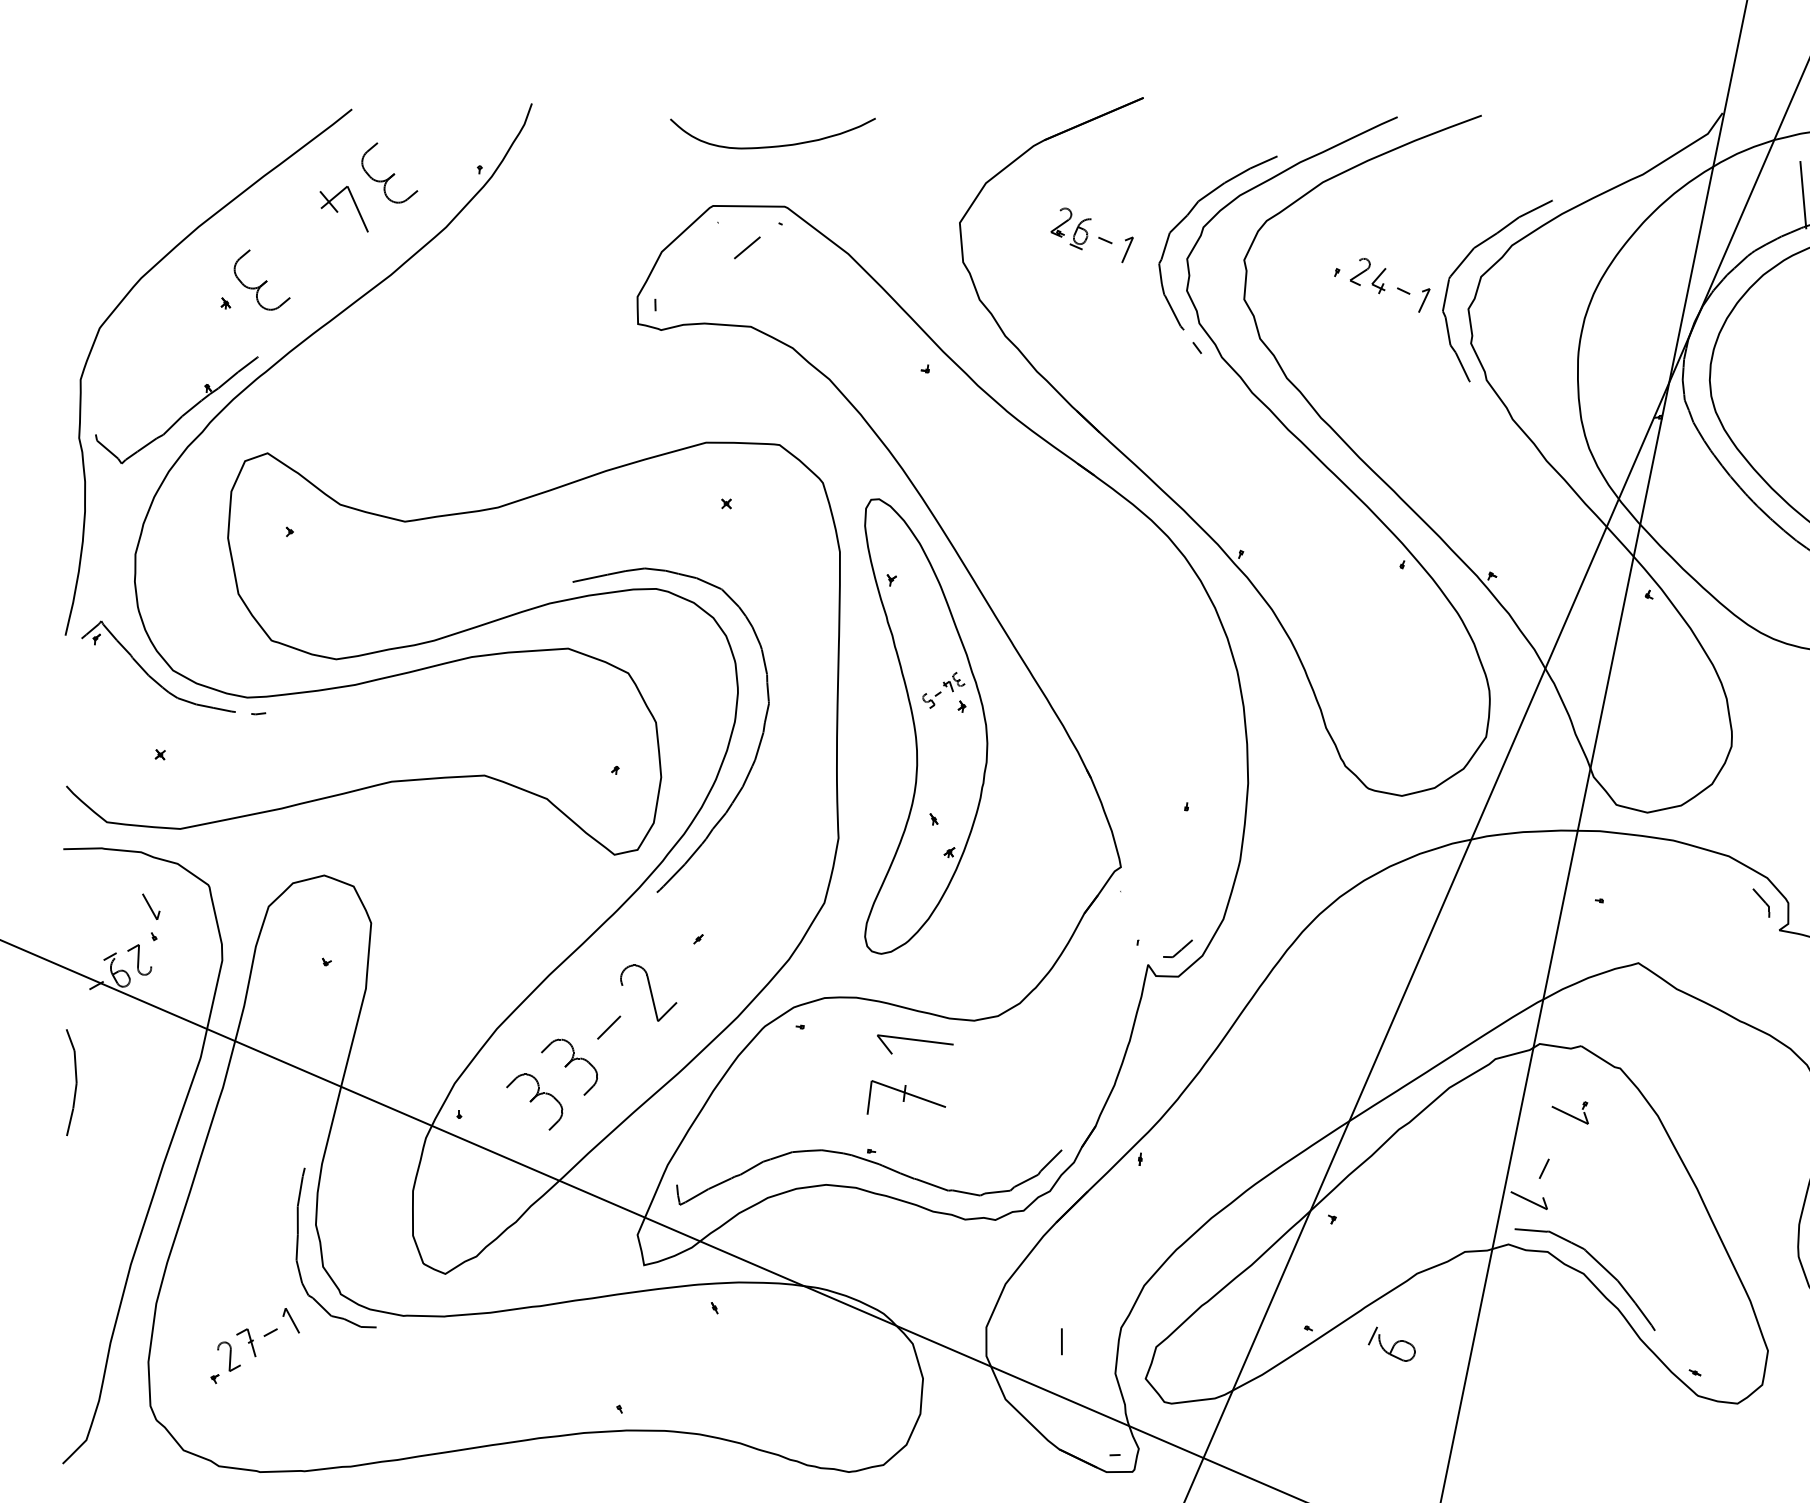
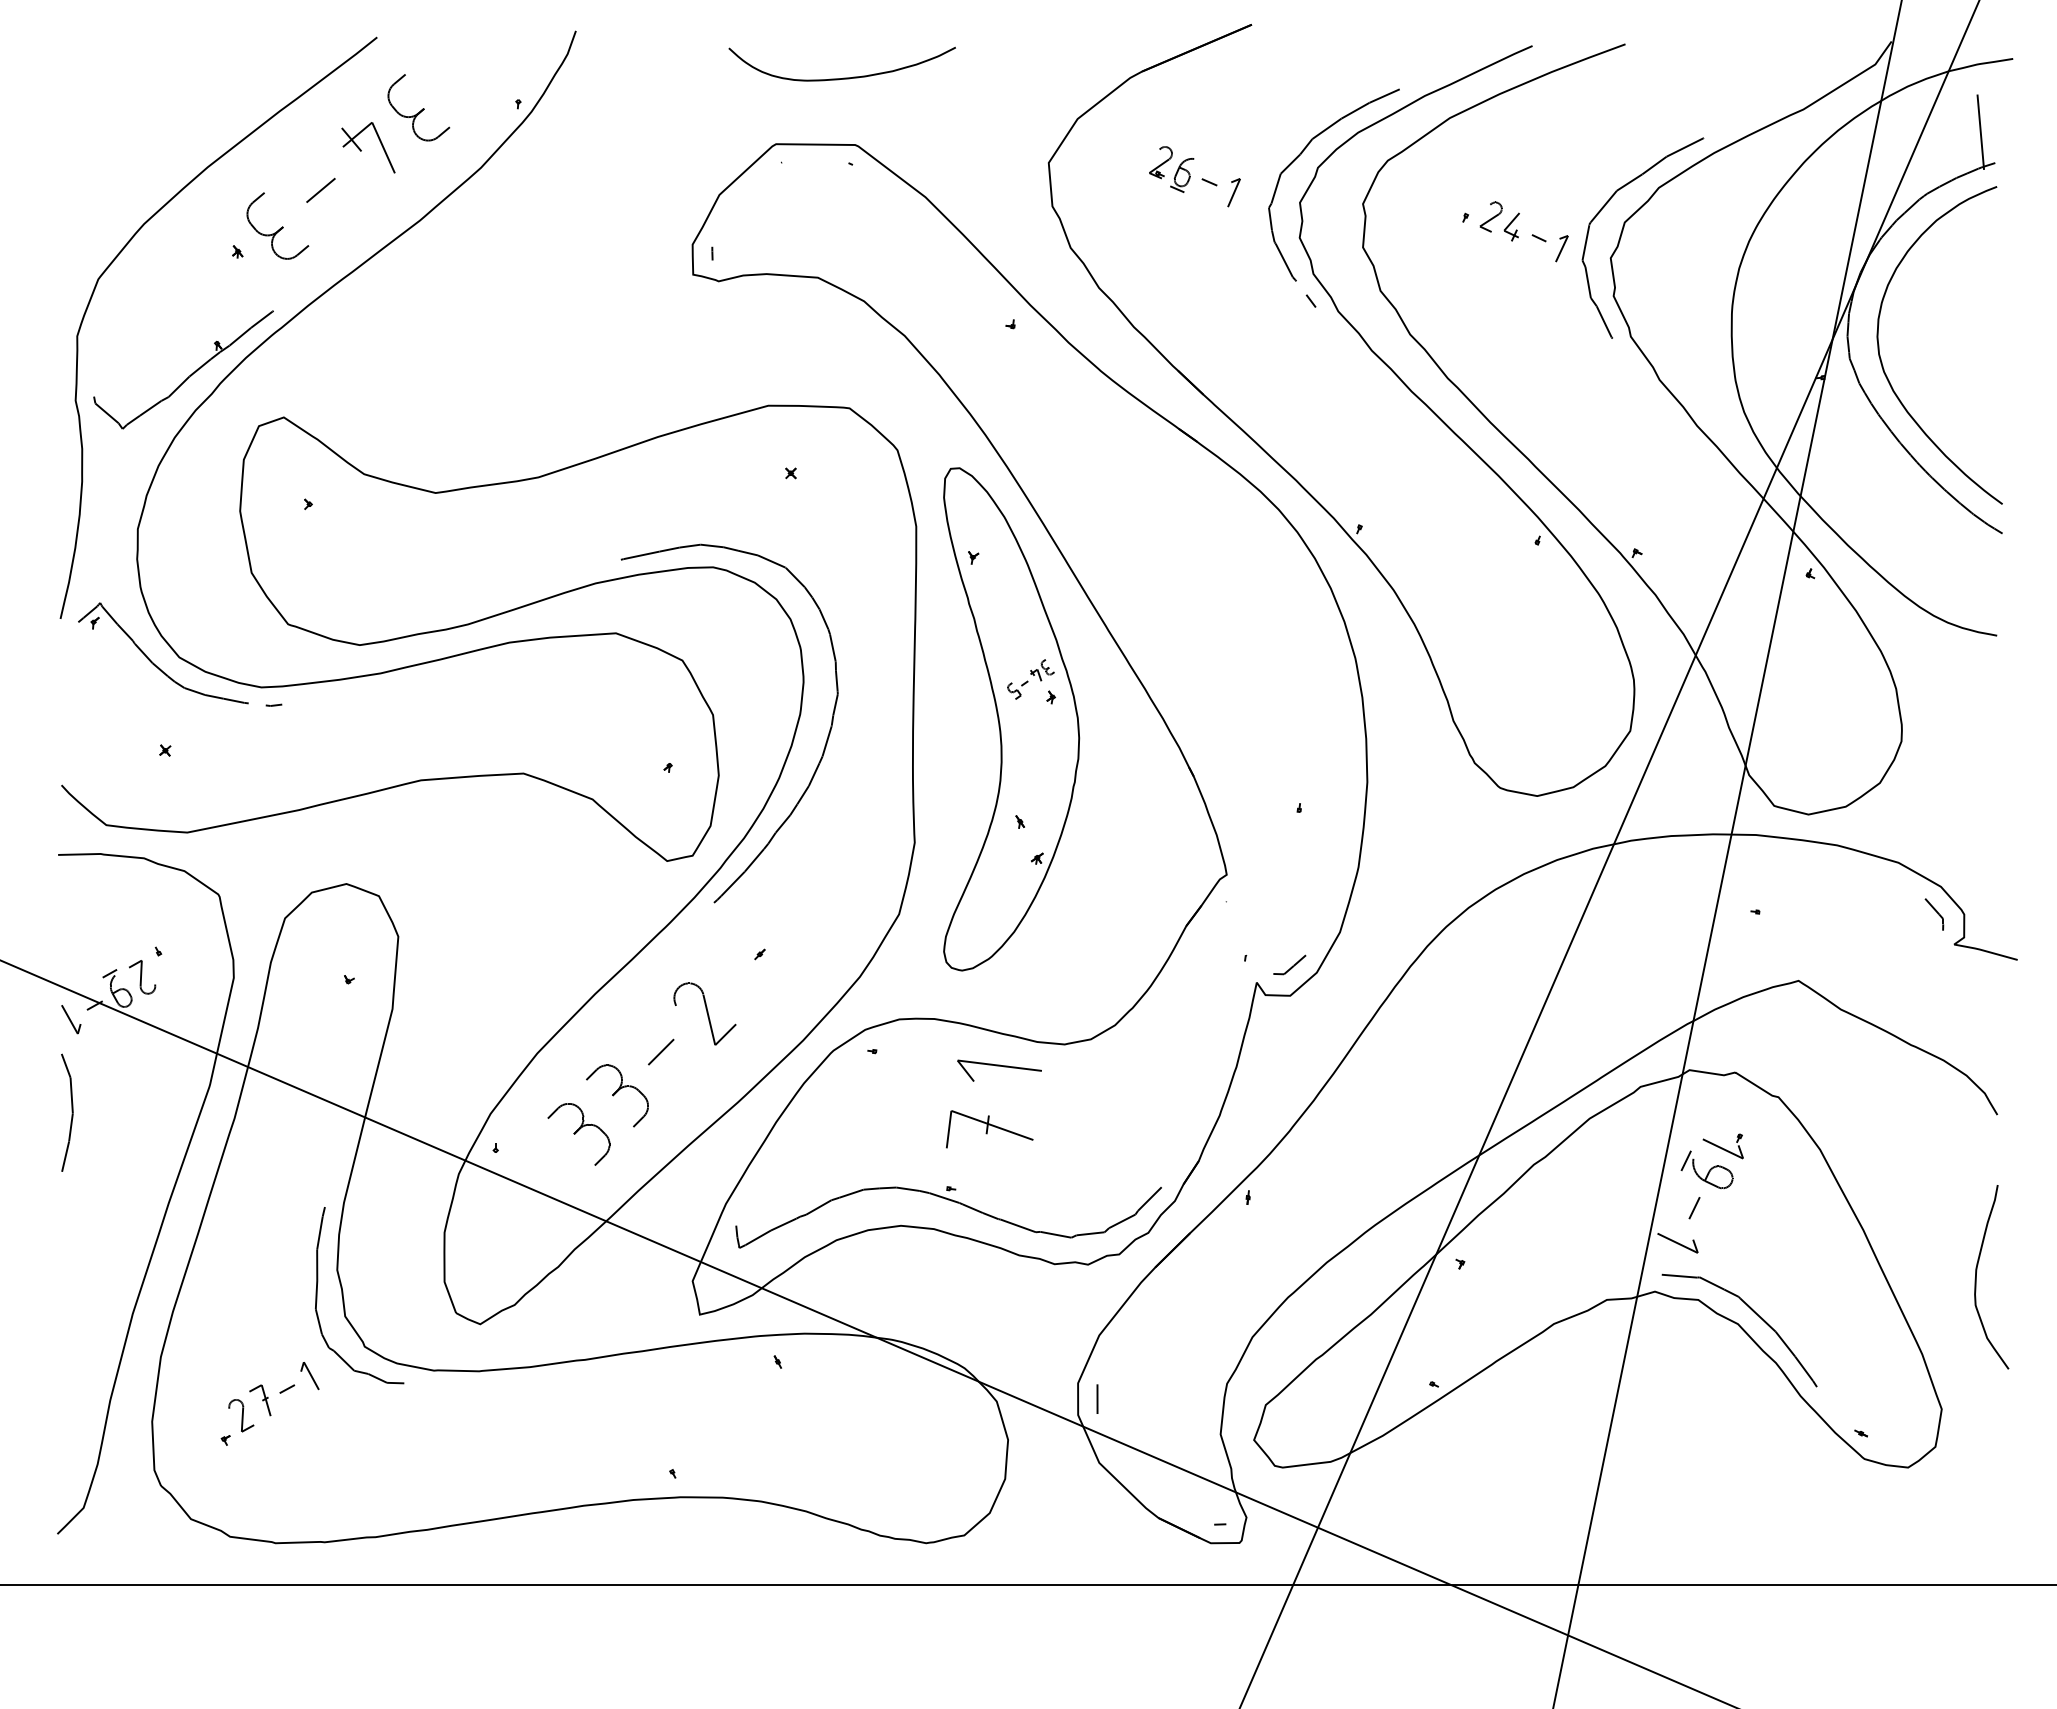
line: (746, 246) -> (320, 189), moved
part: (151, 906) -> (71, 1019), moved
line: (1061, 1341) -> (1097, 1398), moved
part: (1391, 1343) -> (1706, 1169), moved

